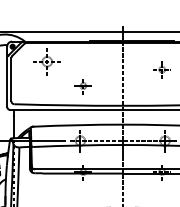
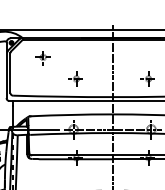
part: (46, 63) -> (42, 58), size x0.62
part: (160, 69) -> (147, 78), moved

